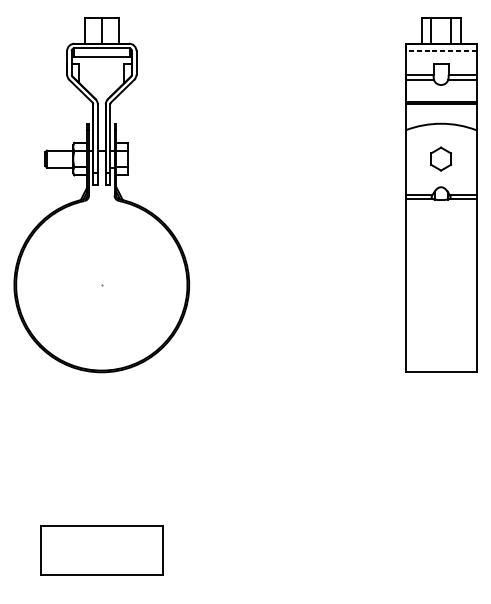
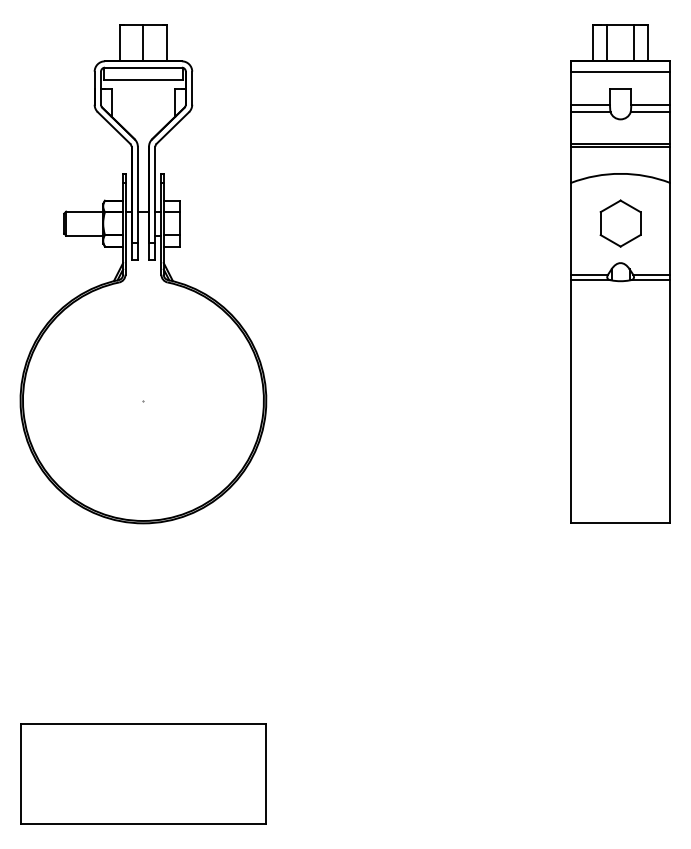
line: (441, 50) -> (620, 71), dashed -> solid
part: (441, 159) -> (620, 223), size x1.43
part: (101, 550) -> (143, 773), size x1.43

